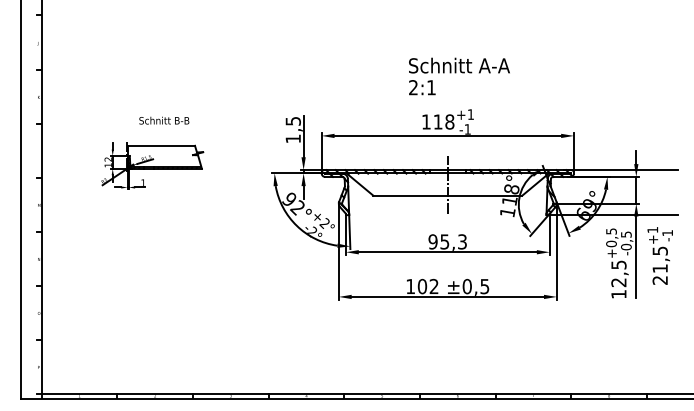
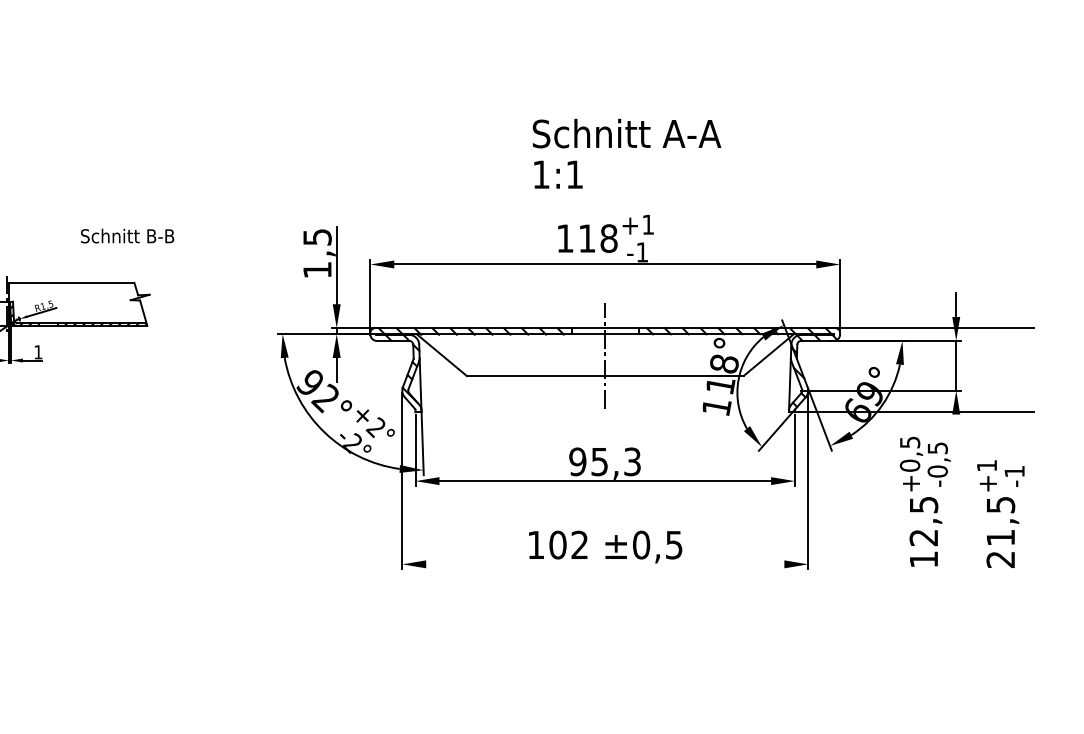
text: (413, 87) -> (541, 174), 2:1 -> 1:1
text: (164, 120) -> (127, 235), moved
text: (659, 255) -> (999, 513), moved
line: (636, 257) -> (956, 490), removed
line: (447, 296) -> (604, 563), removed

